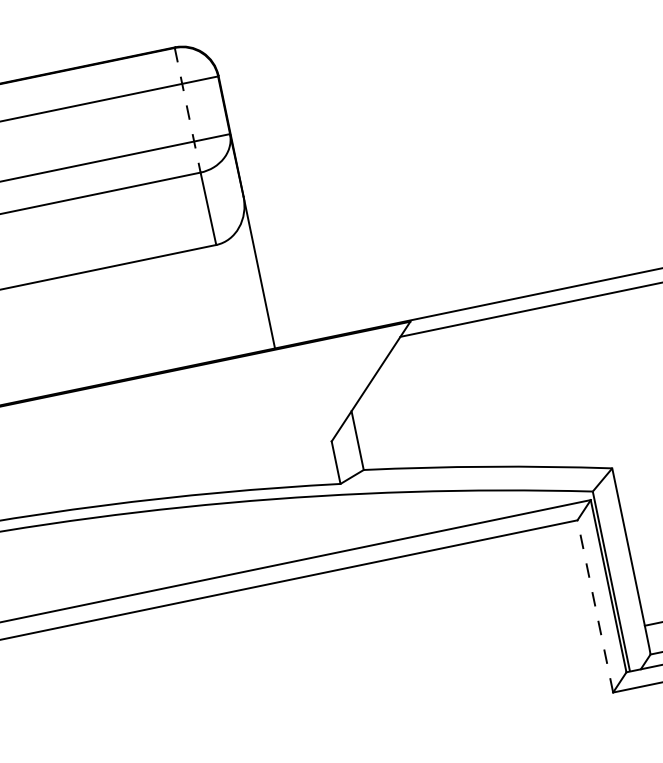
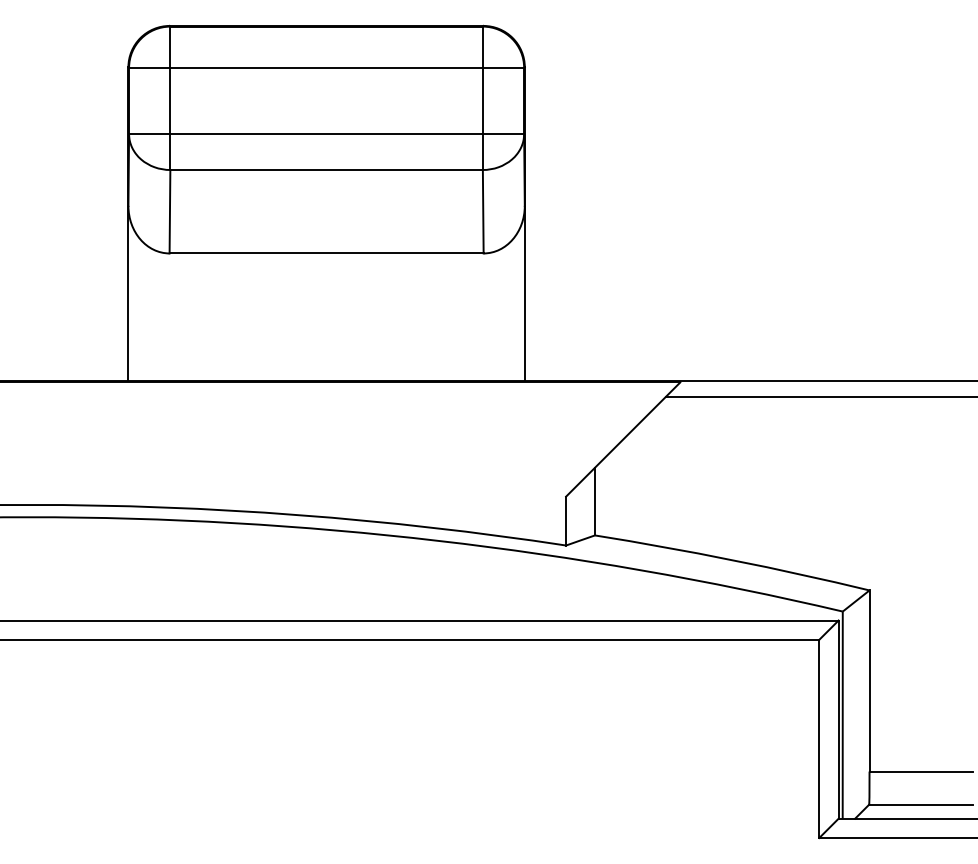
line: (187, 110) -> (482, 98), dashed -> solid
line: (595, 606) -> (819, 738), dashed -> solid

